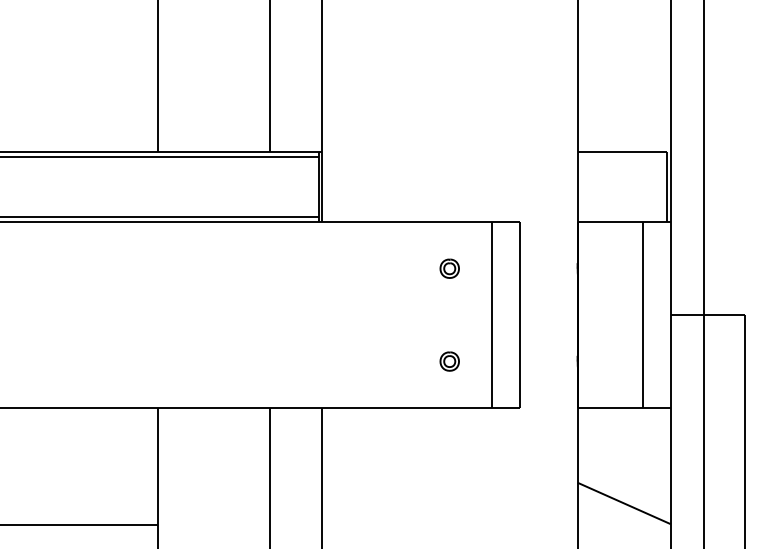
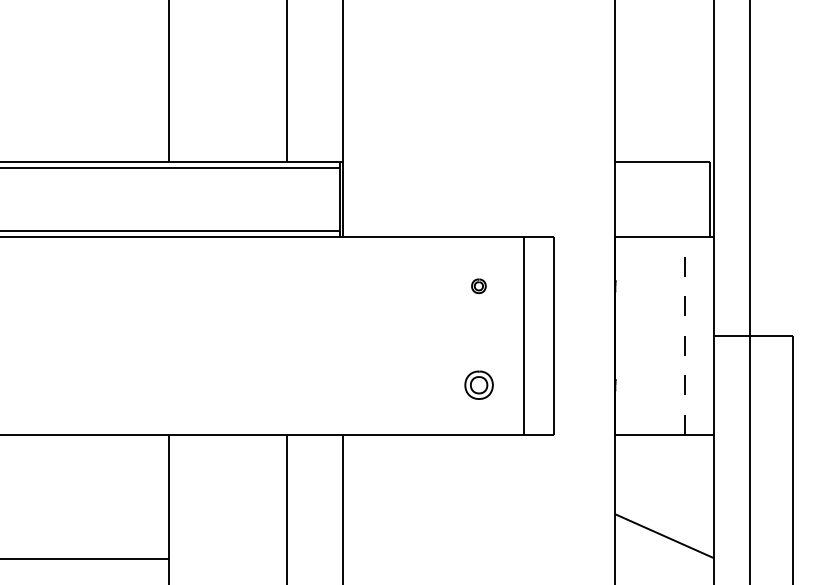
part: (449, 268) -> (478, 286), size x0.7
line: (642, 315) -> (684, 336), solid -> dashed
part: (449, 361) -> (478, 385), size x1.4

